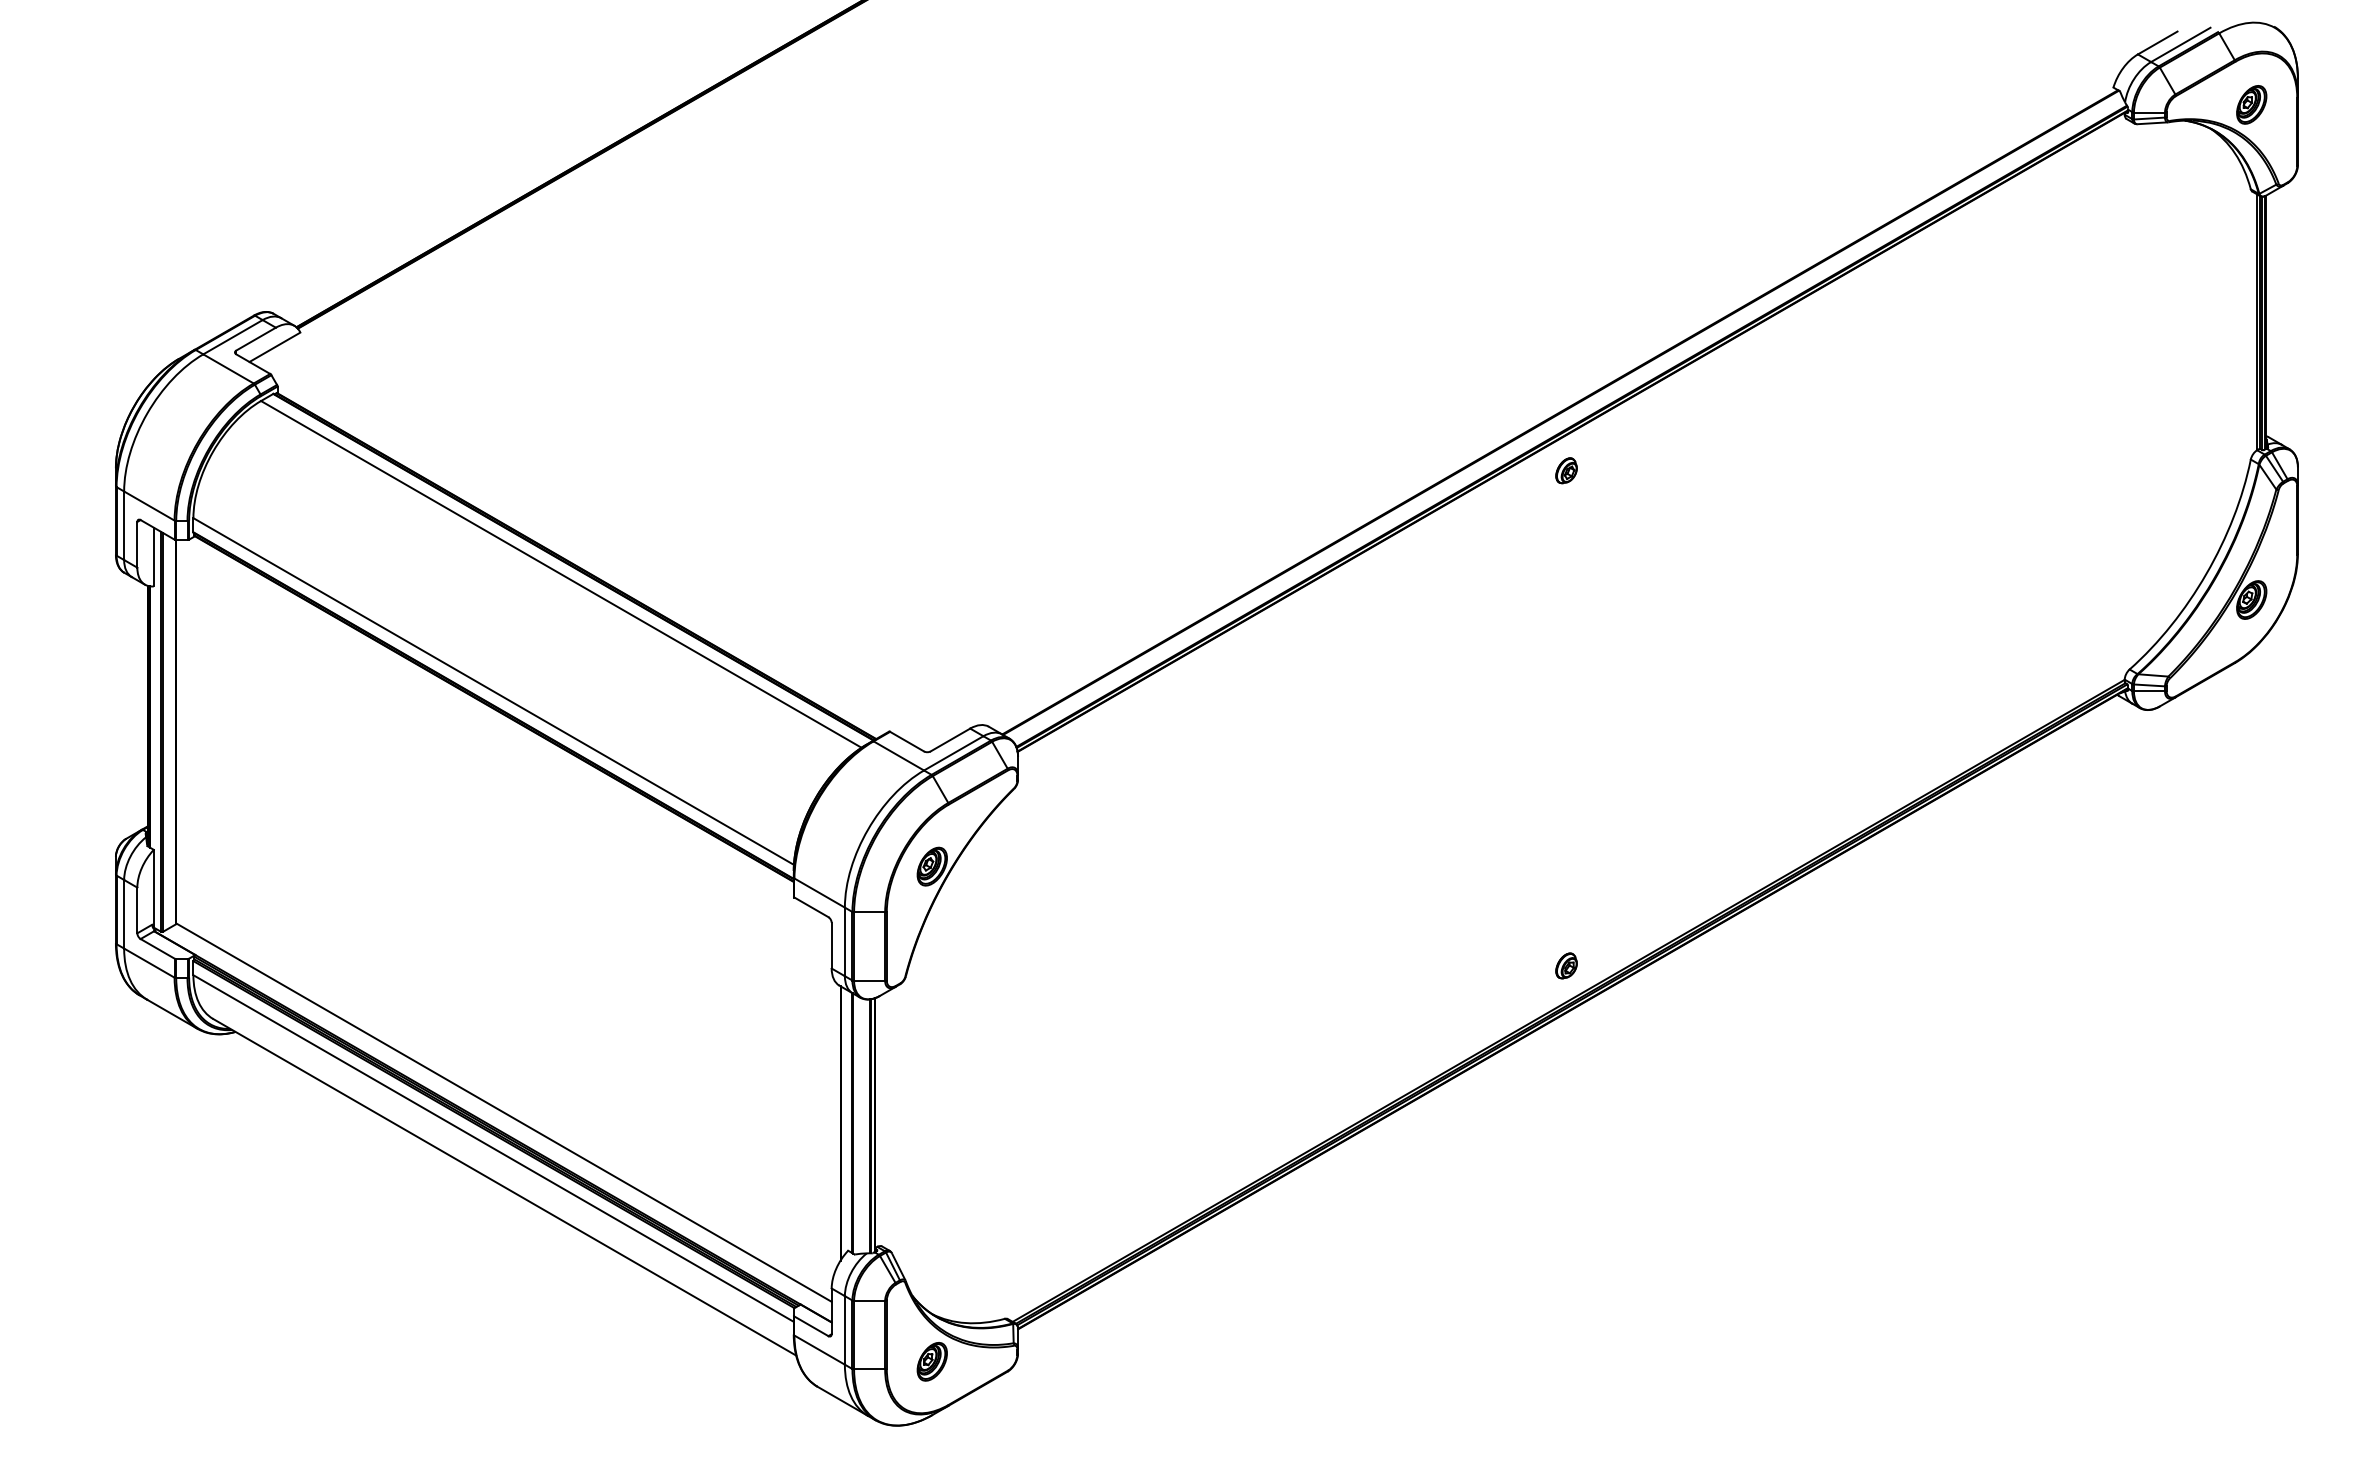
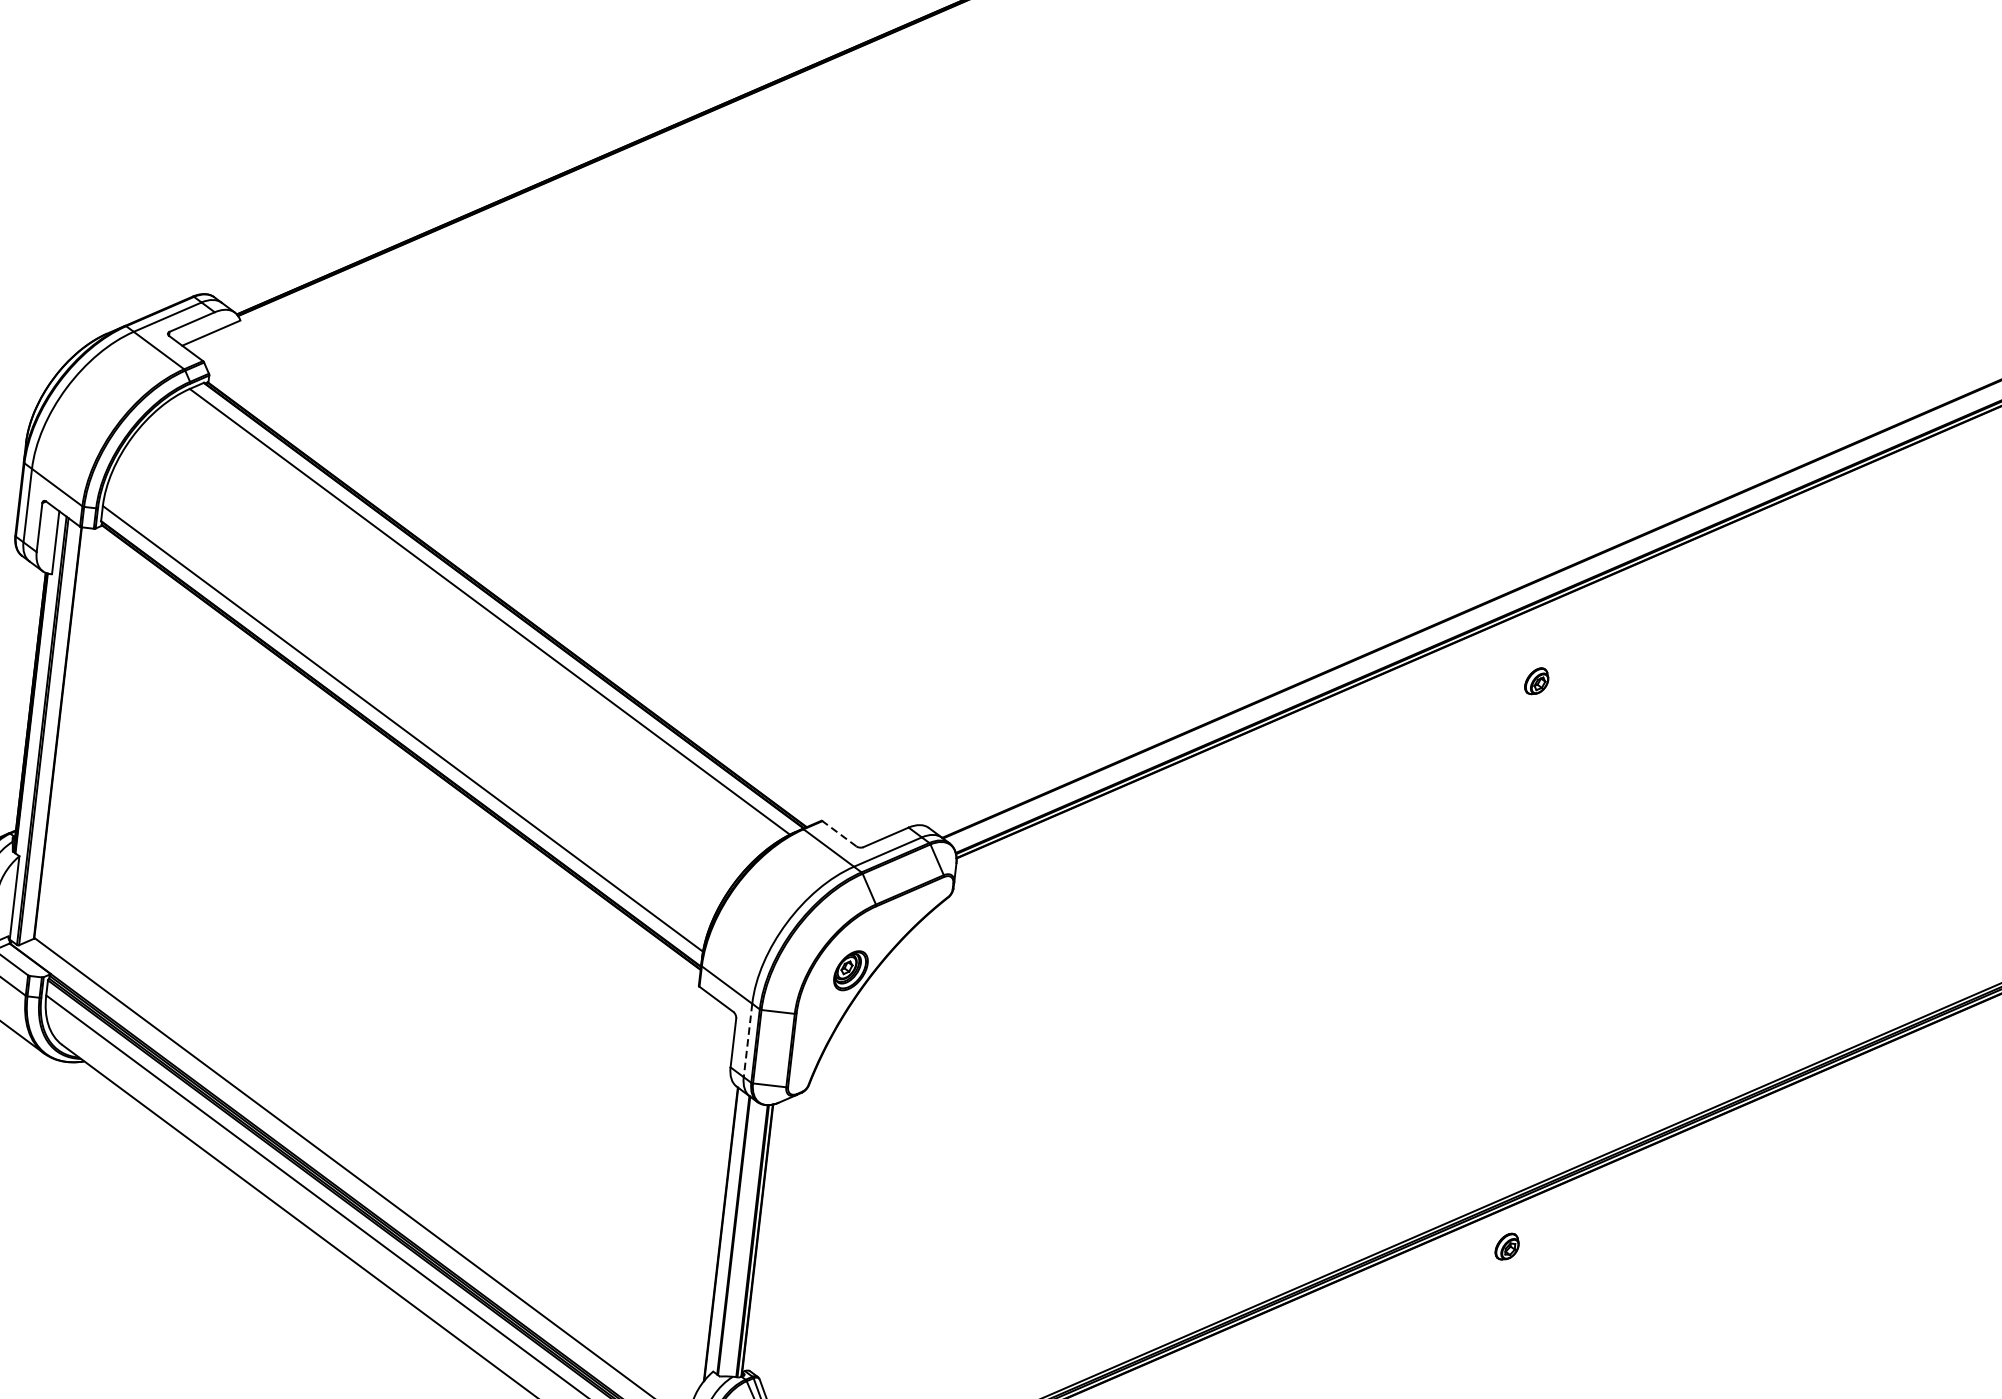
part: (1566, 470) -> (1536, 680), moved
line: (907, 741) -> (839, 833), solid -> dashed
line: (844, 942) -> (747, 1041), solid -> dashed
part: (1566, 965) -> (1507, 1246), moved

